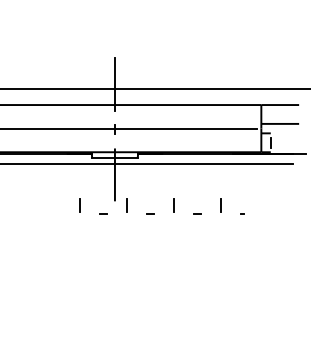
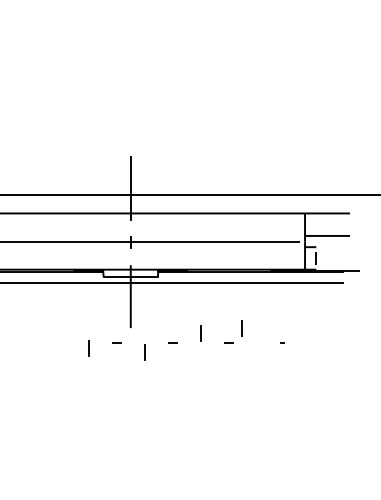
line: (79, 205) -> (88, 348), moved
line: (126, 205) -> (144, 352), moved
line: (220, 205) -> (241, 328), moved

